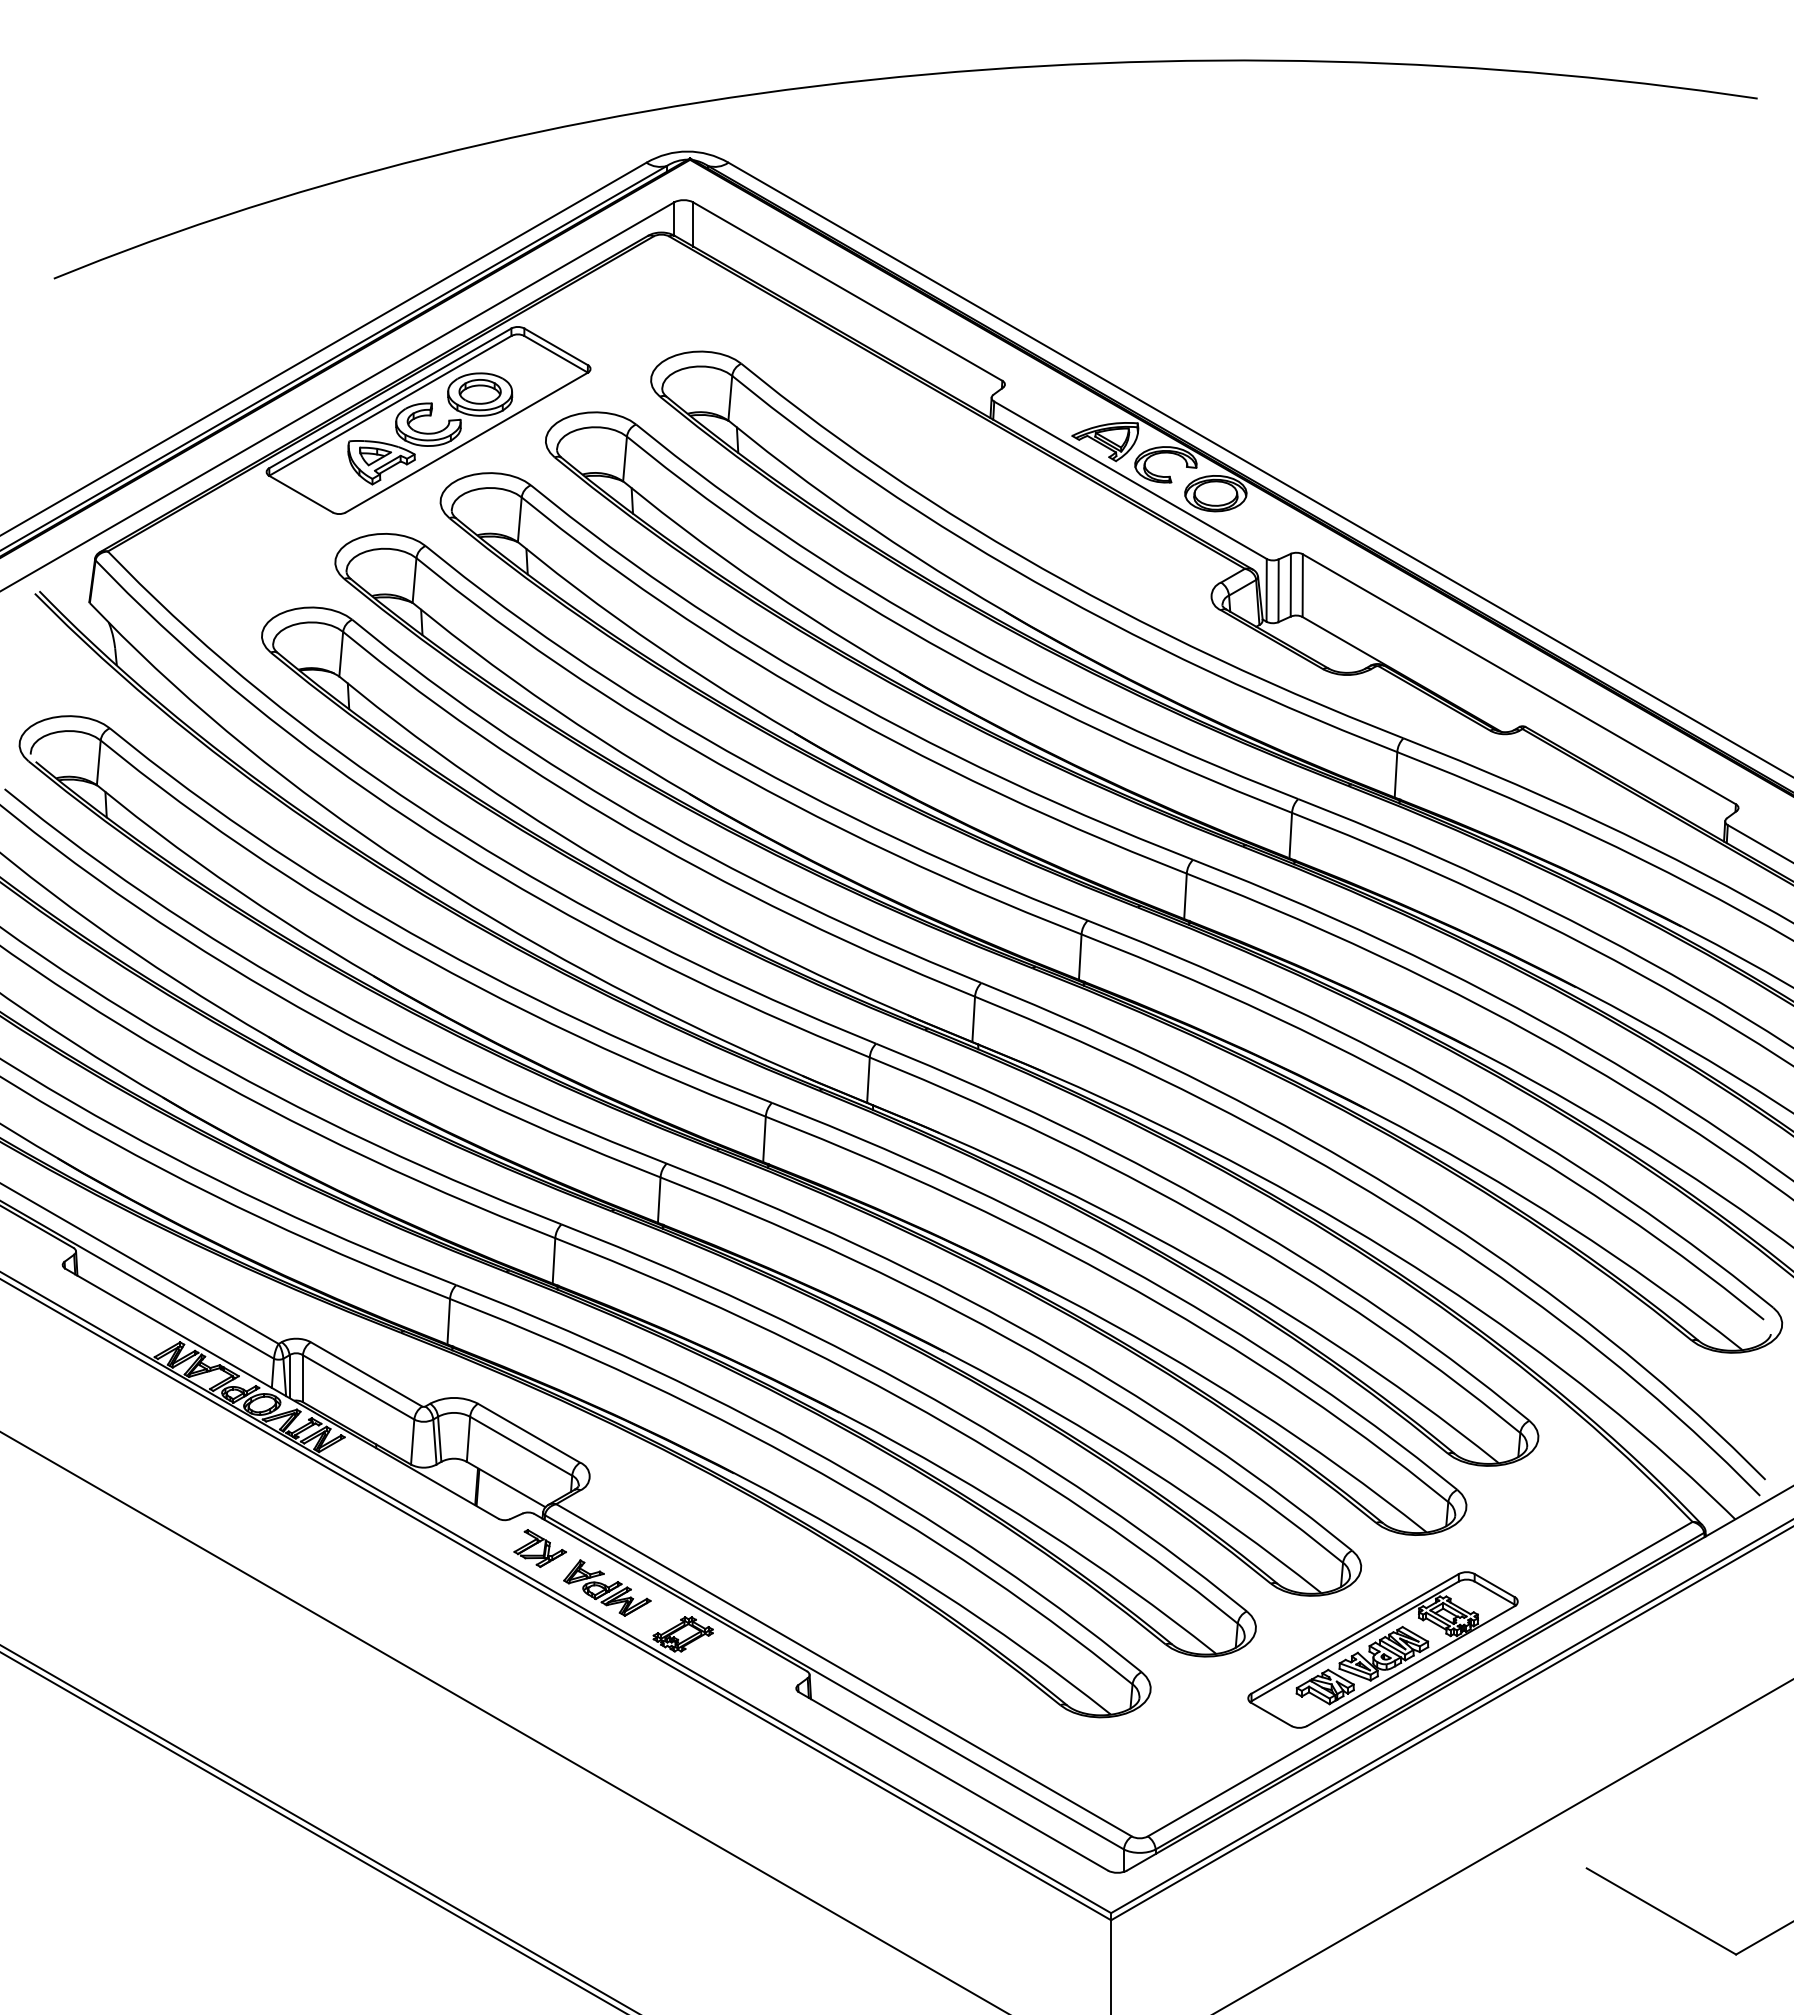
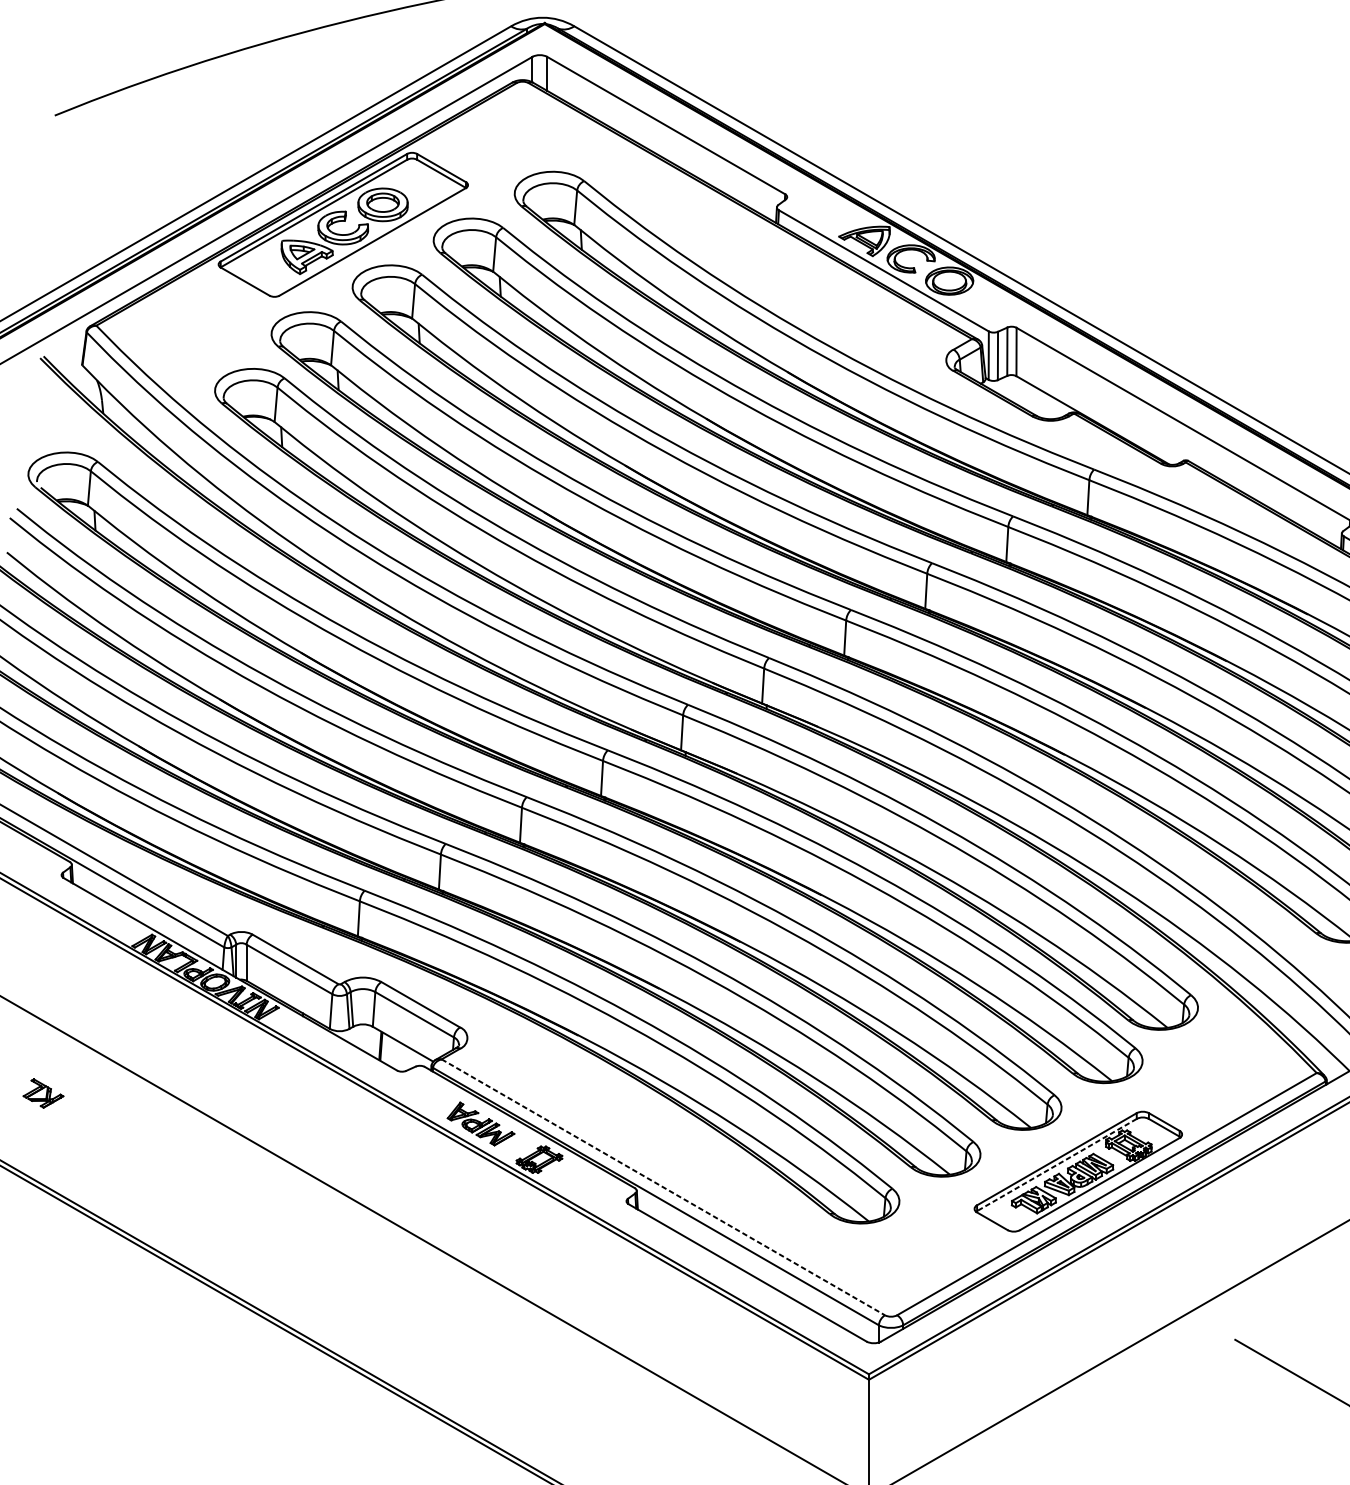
part: (539, 1548) -> (42, 1093), moved
line: (1355, 1641) -> (1057, 1165), solid -> dashed
line: (844, 1670) -> (663, 1187), solid -> dashed

